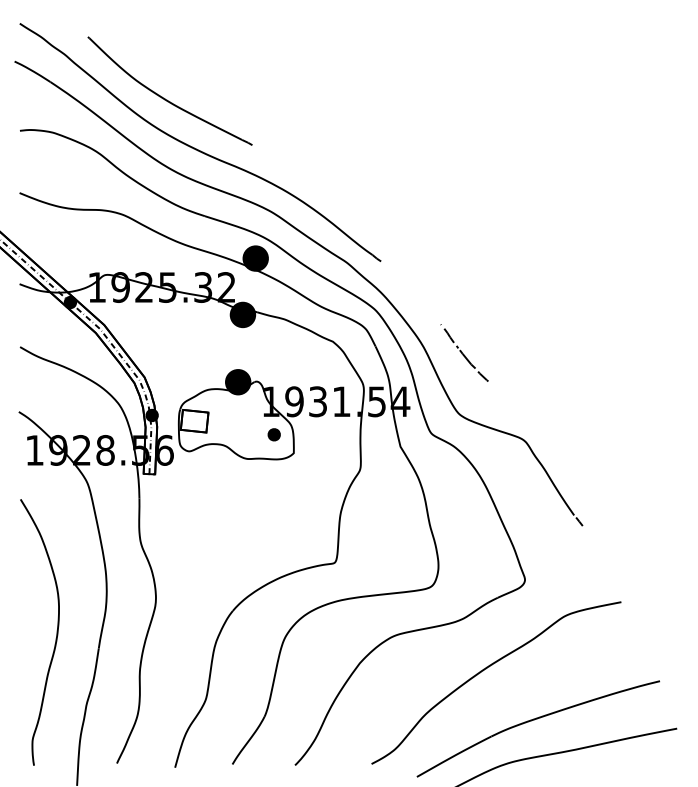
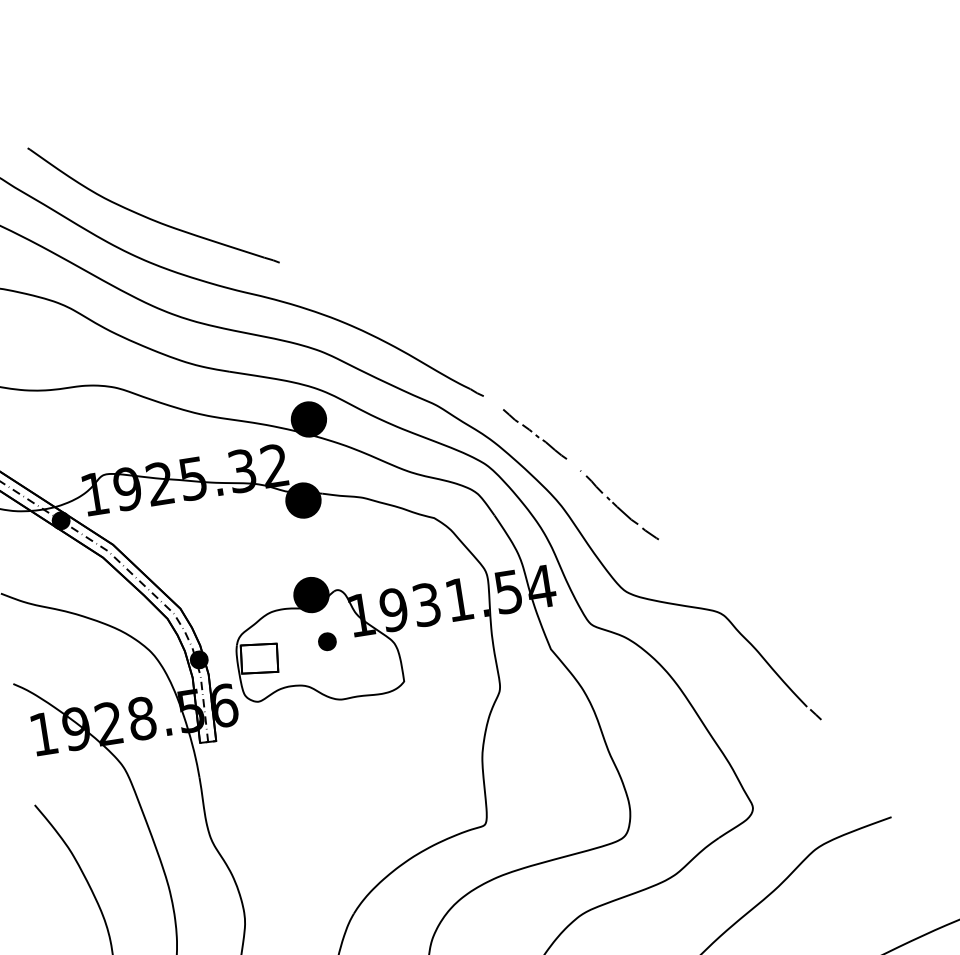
part: (412, 293) -> (534, 433), added
part: (273, 434) -> (326, 641), moved

